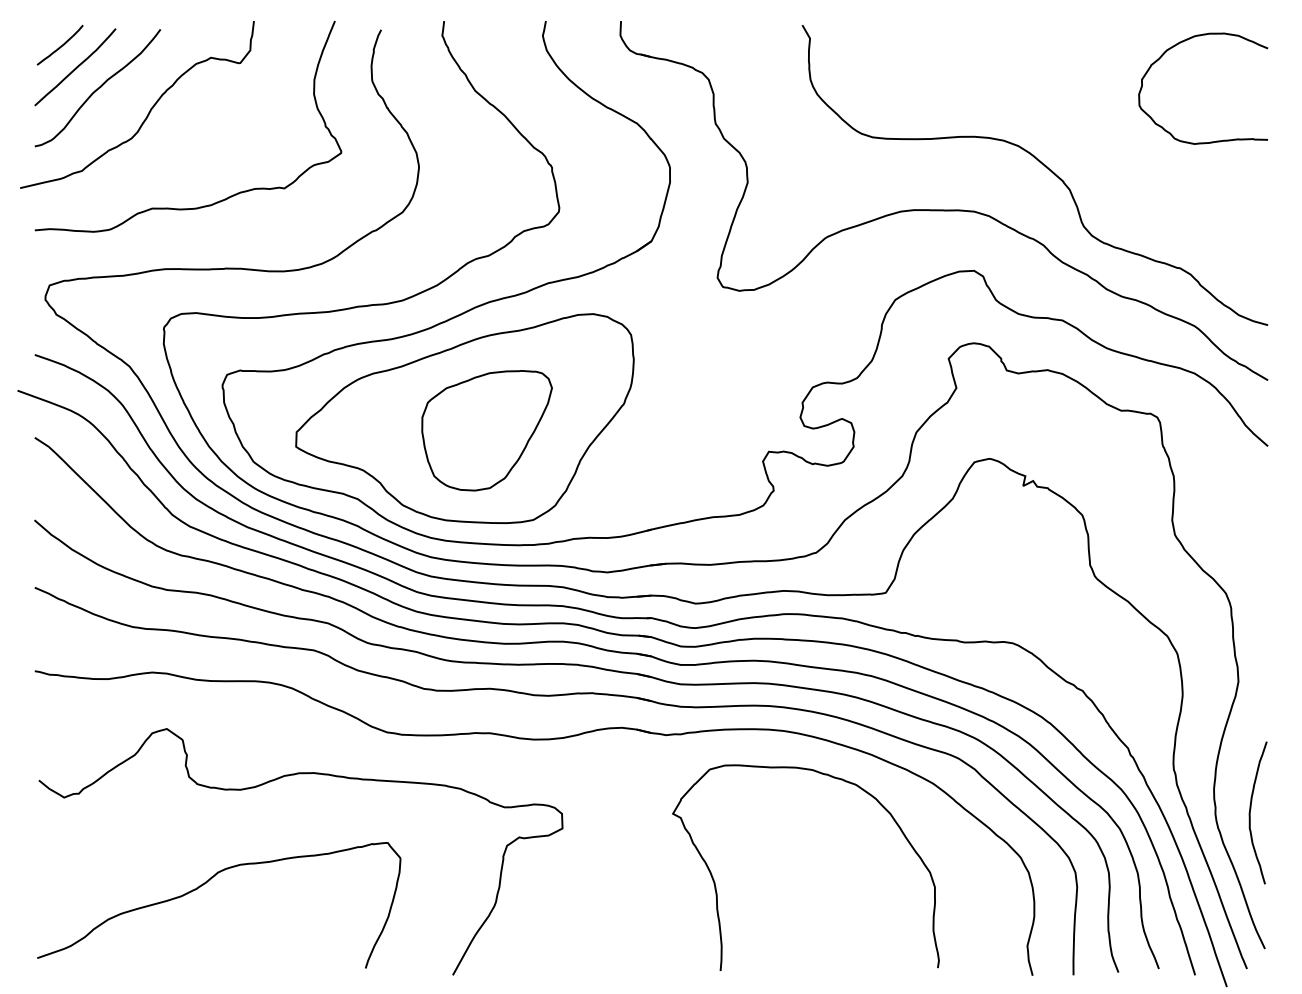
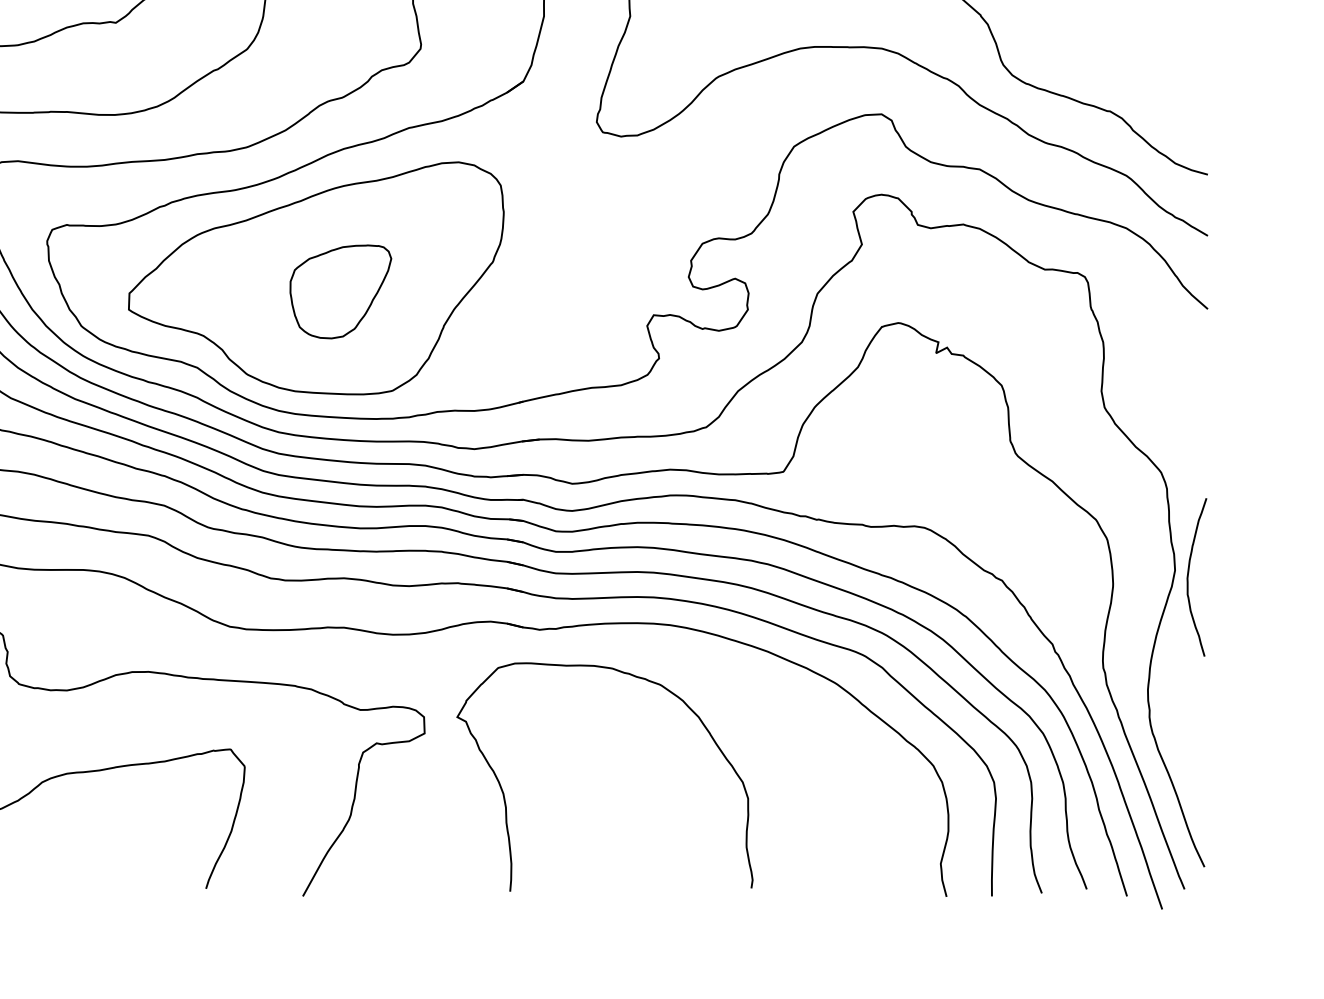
part: (486, 430) -> (340, 291), size x0.7
curve: (1251, 809) -> (1189, 573), moved
curve: (716, 886) -> (505, 797), moved

